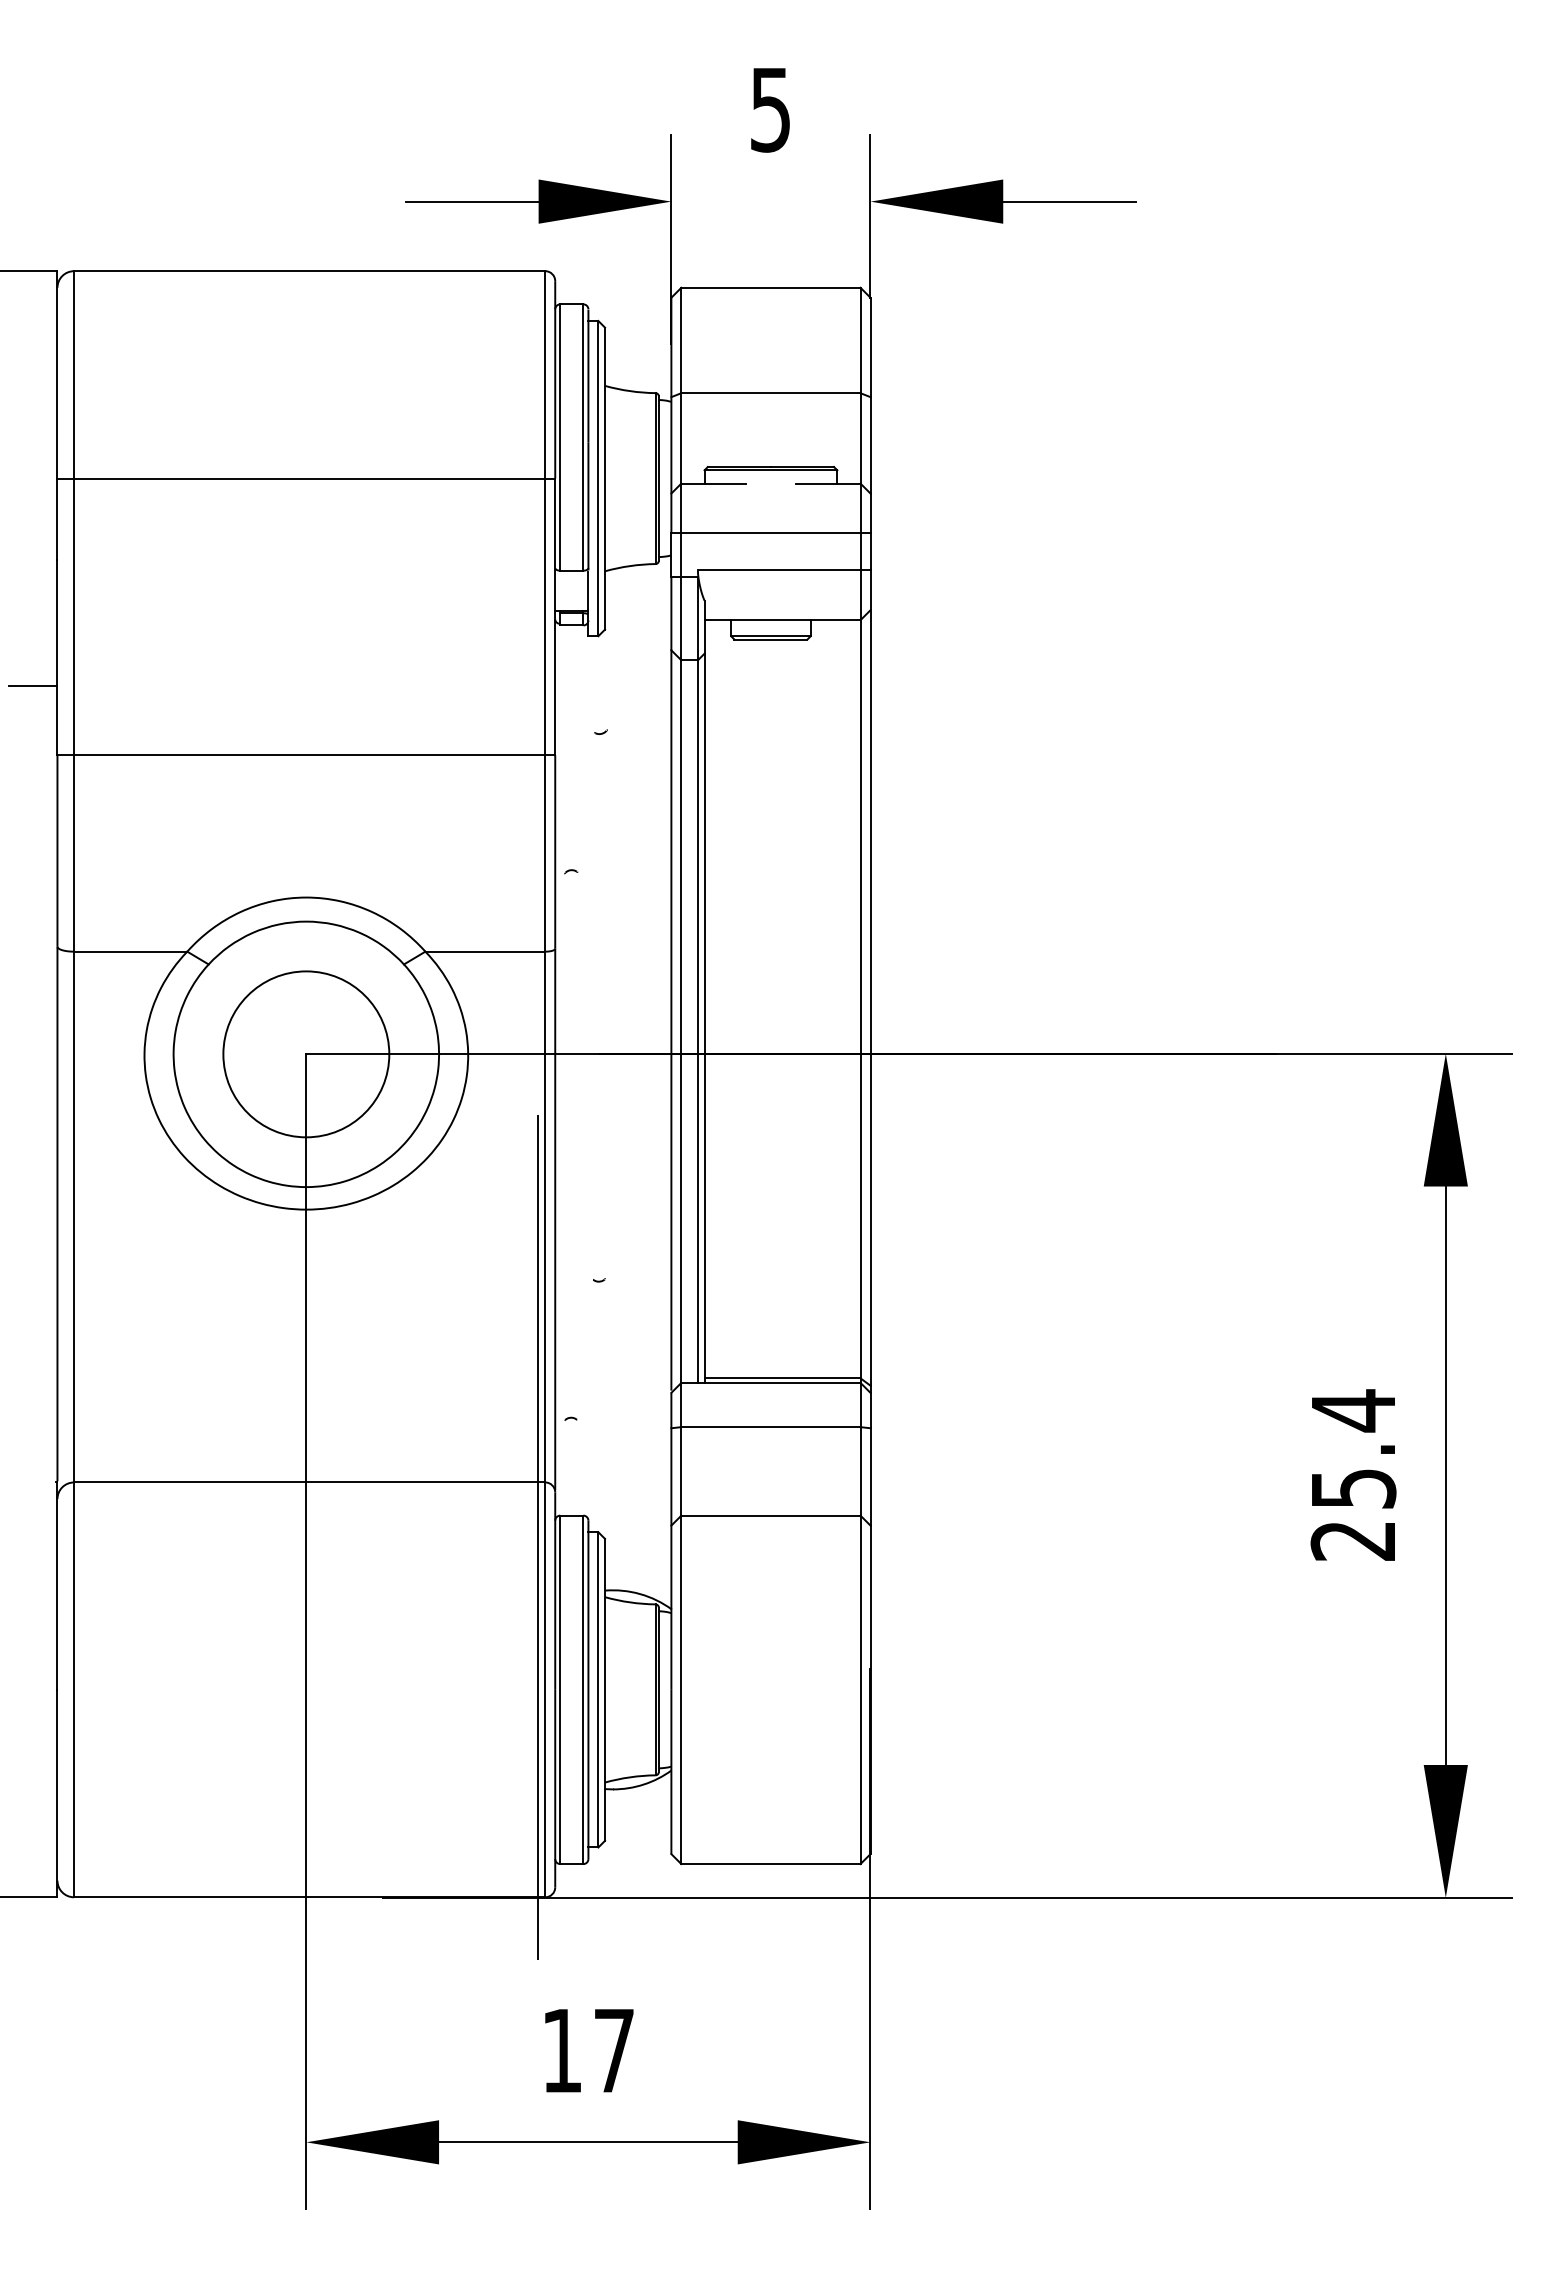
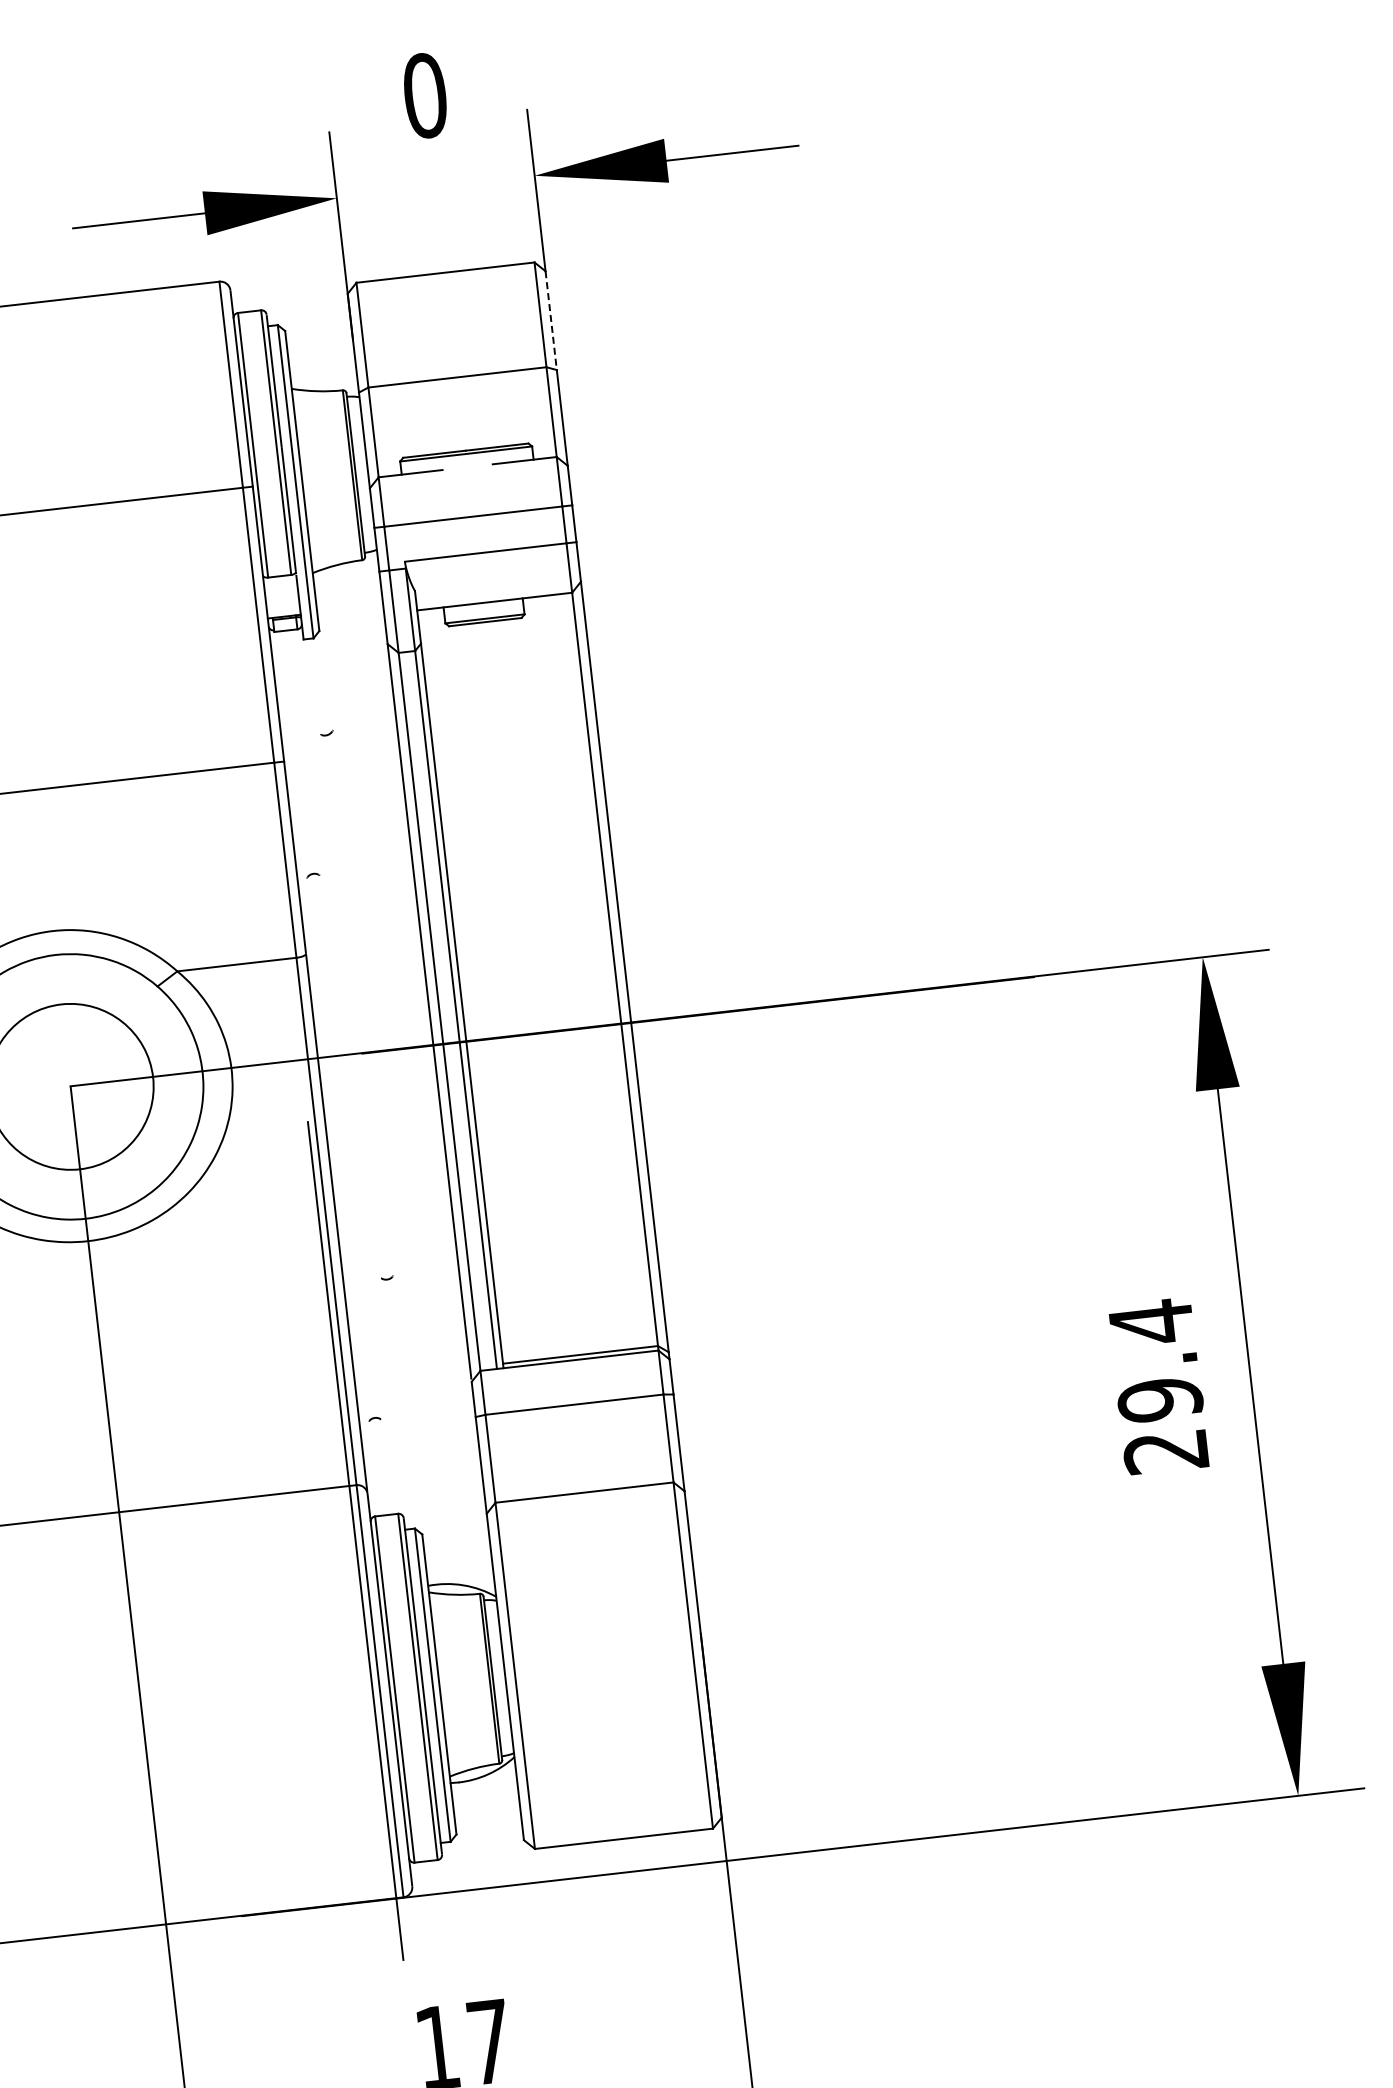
text: (770, 109) -> (424, 95), 5 -> 0
line: (870, 347) -> (551, 320), solid -> dashed
text: (1353, 1488) -> (1160, 1399), 25.4 -> 29.4

